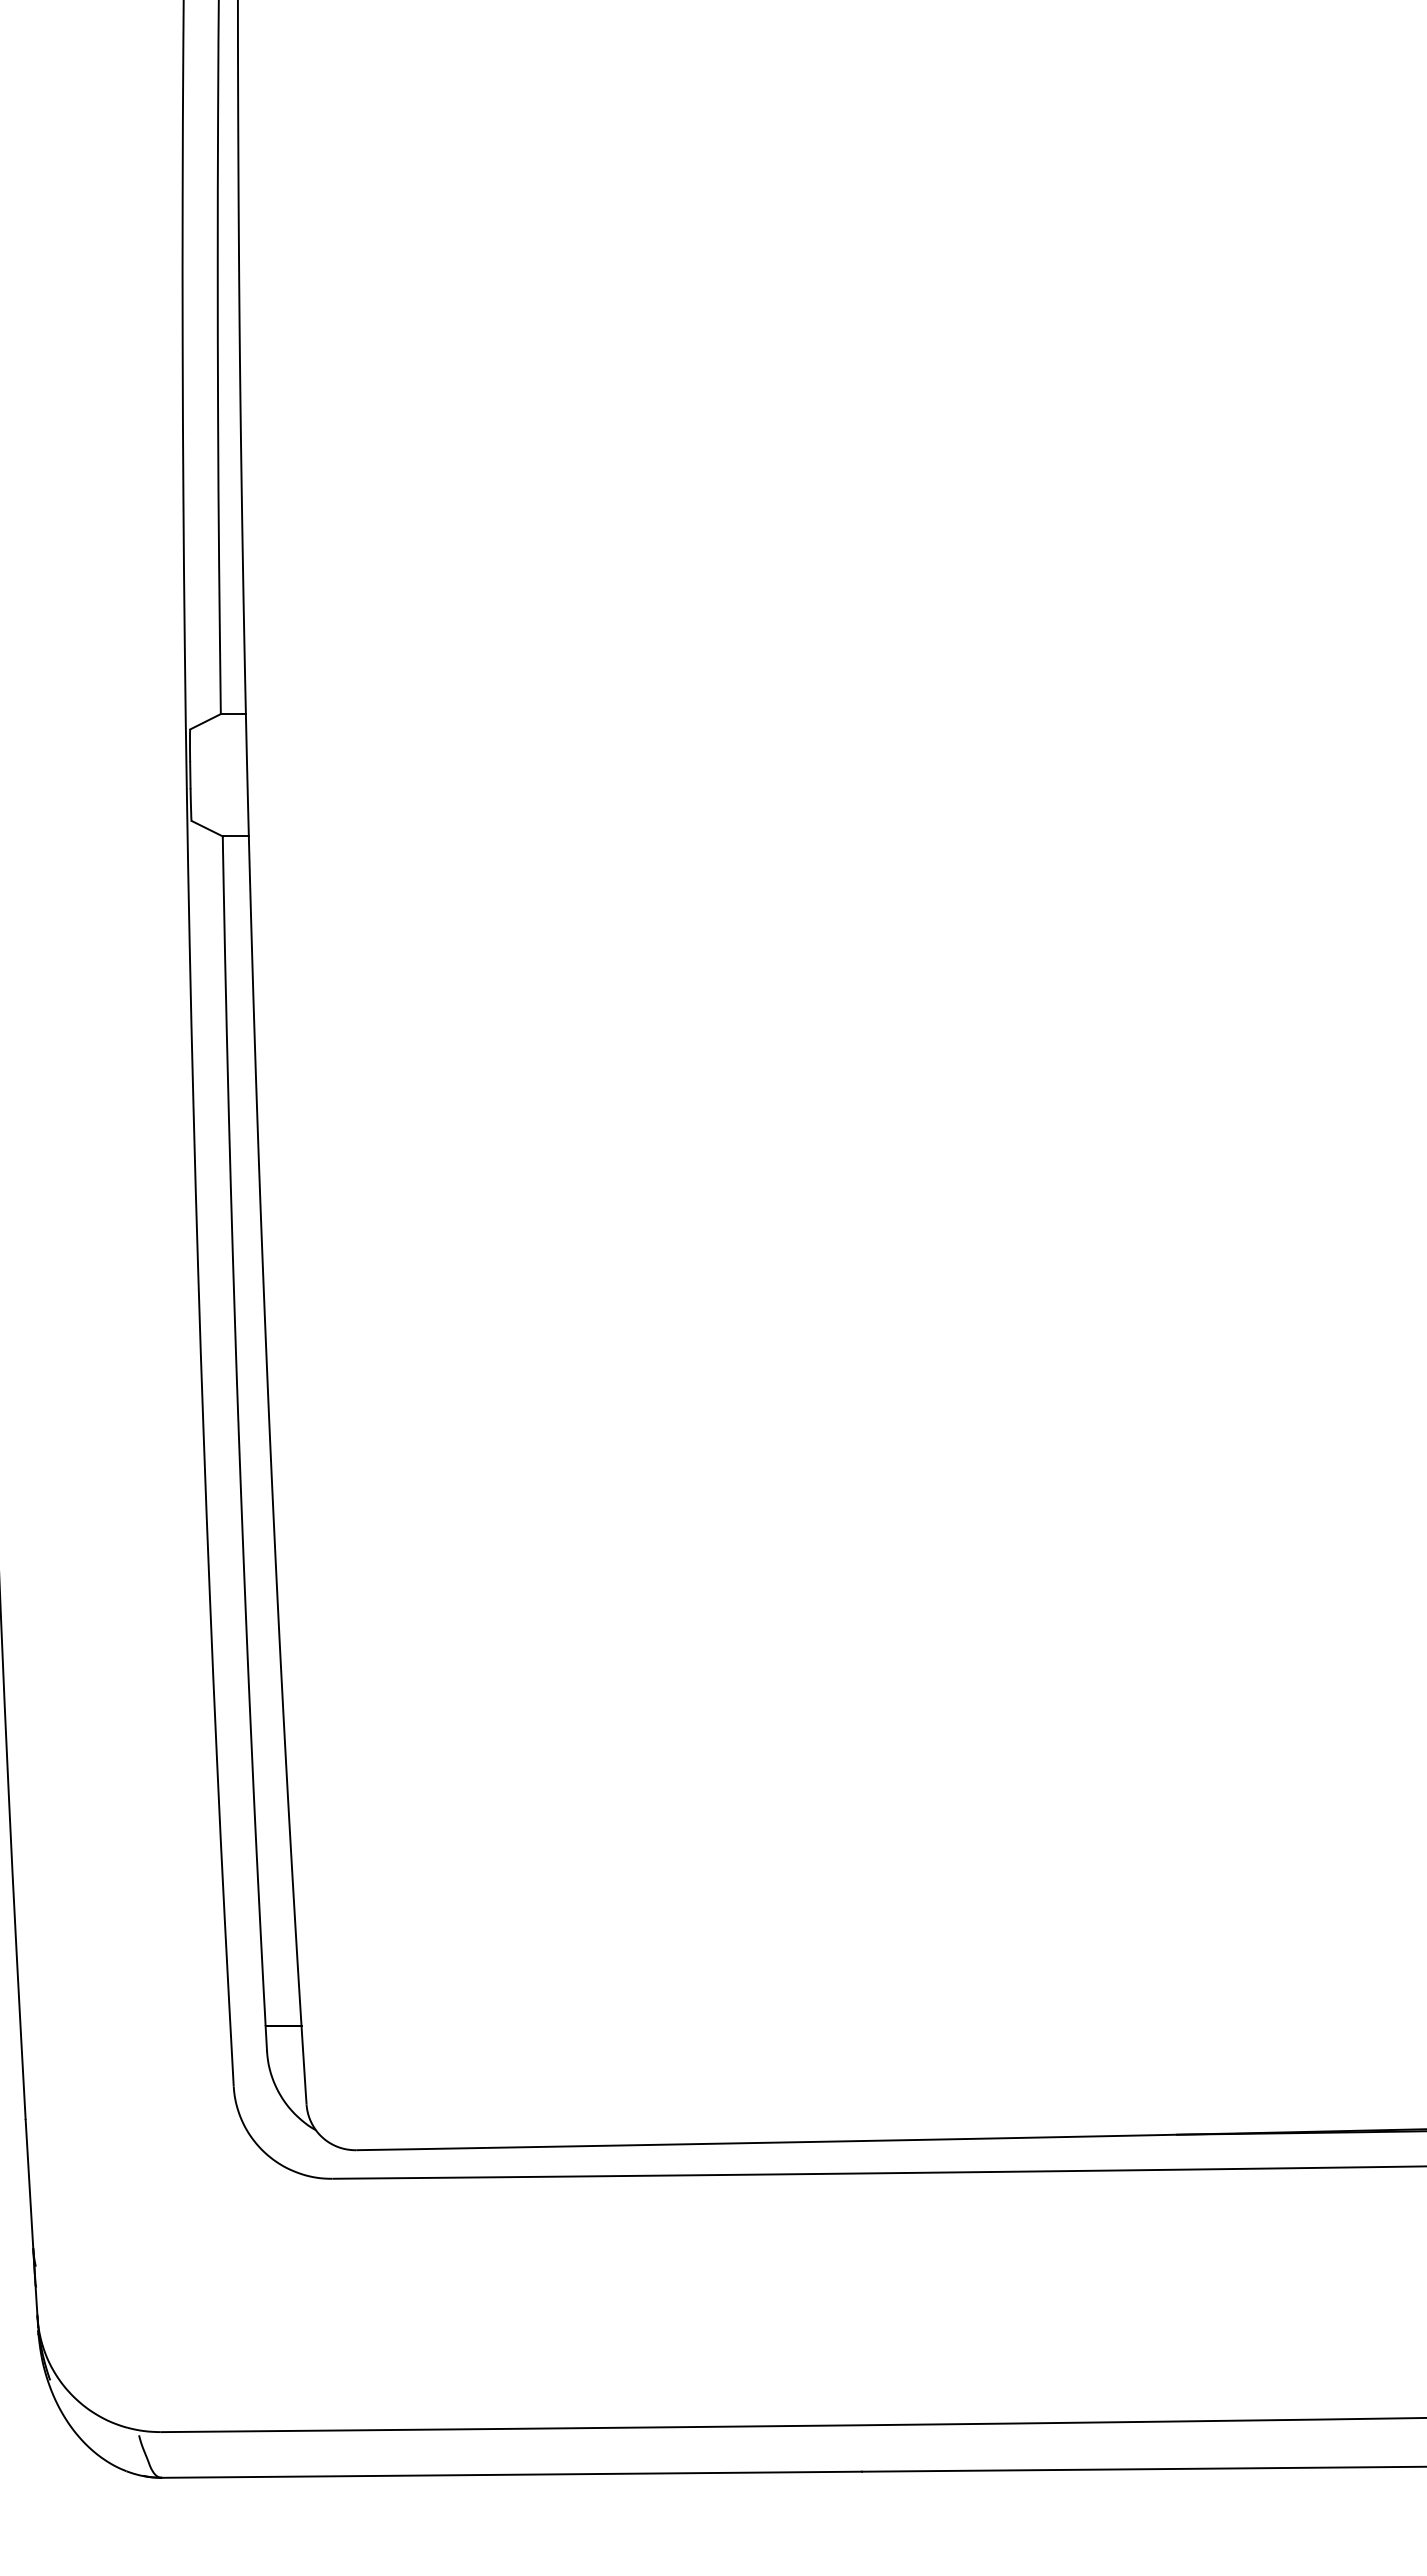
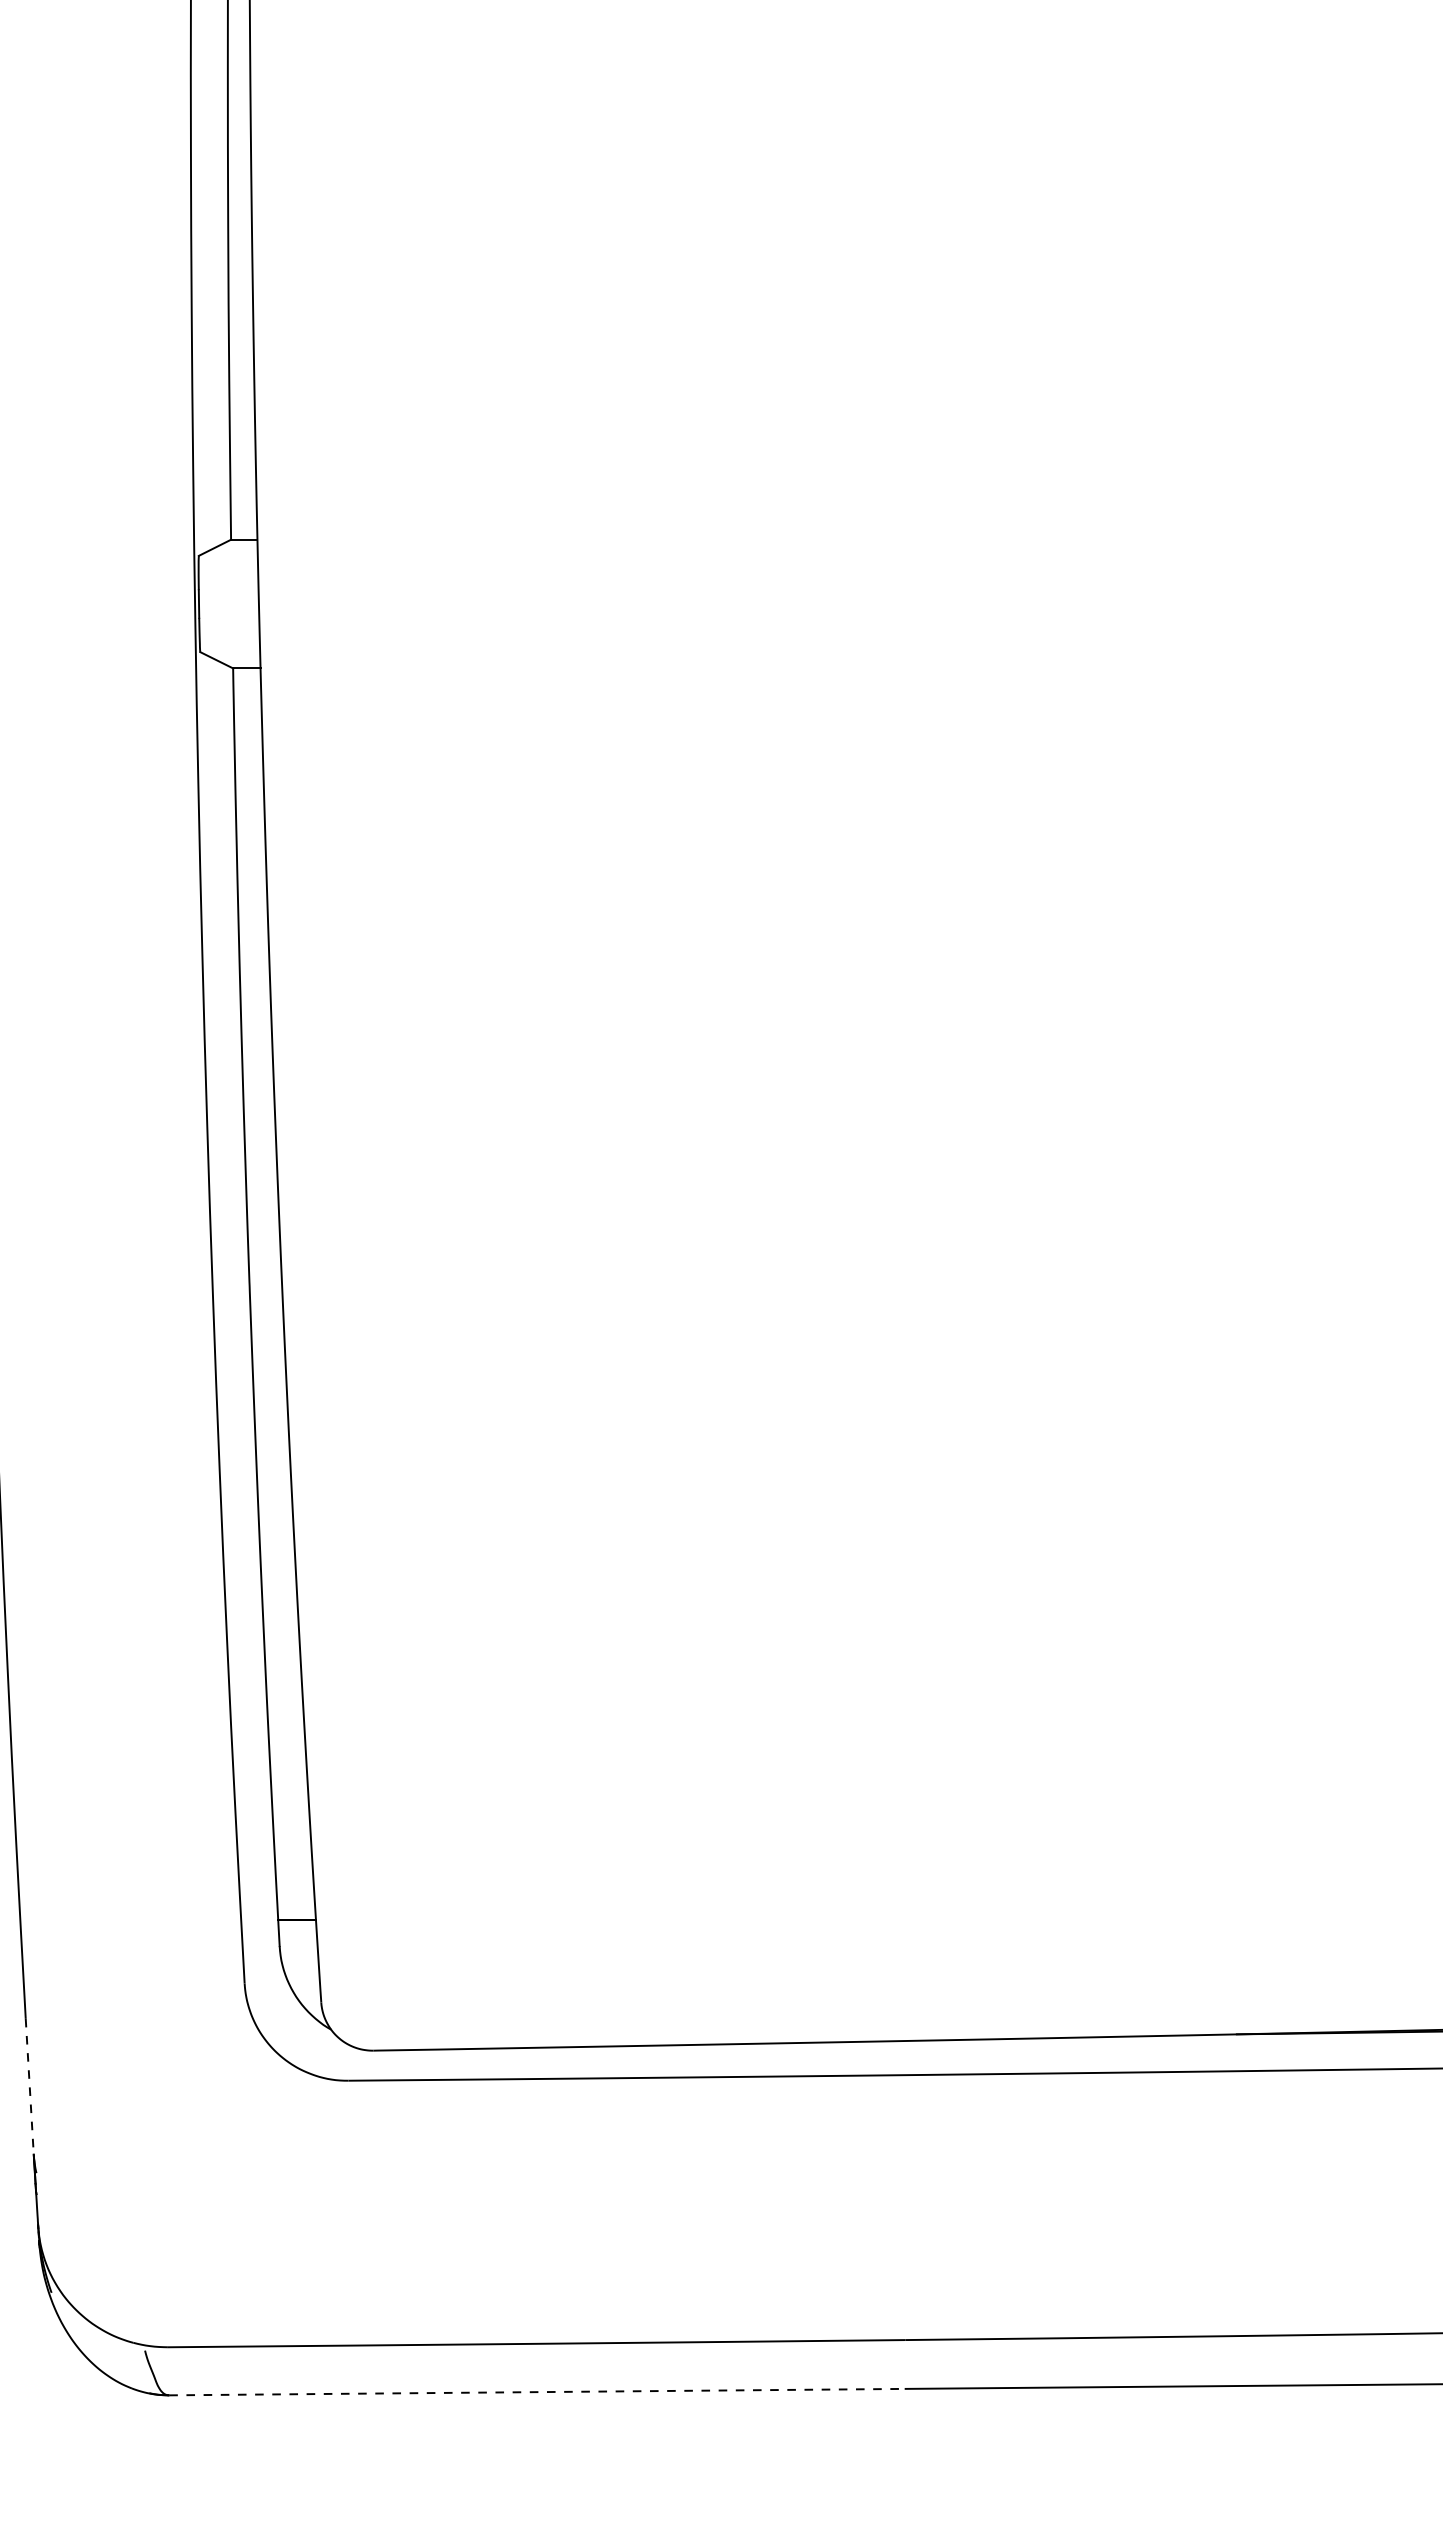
line: (29, 2184) -> (29, 2086), solid -> dashed
line: (512, 2474) -> (537, 2391), solid -> dashed

